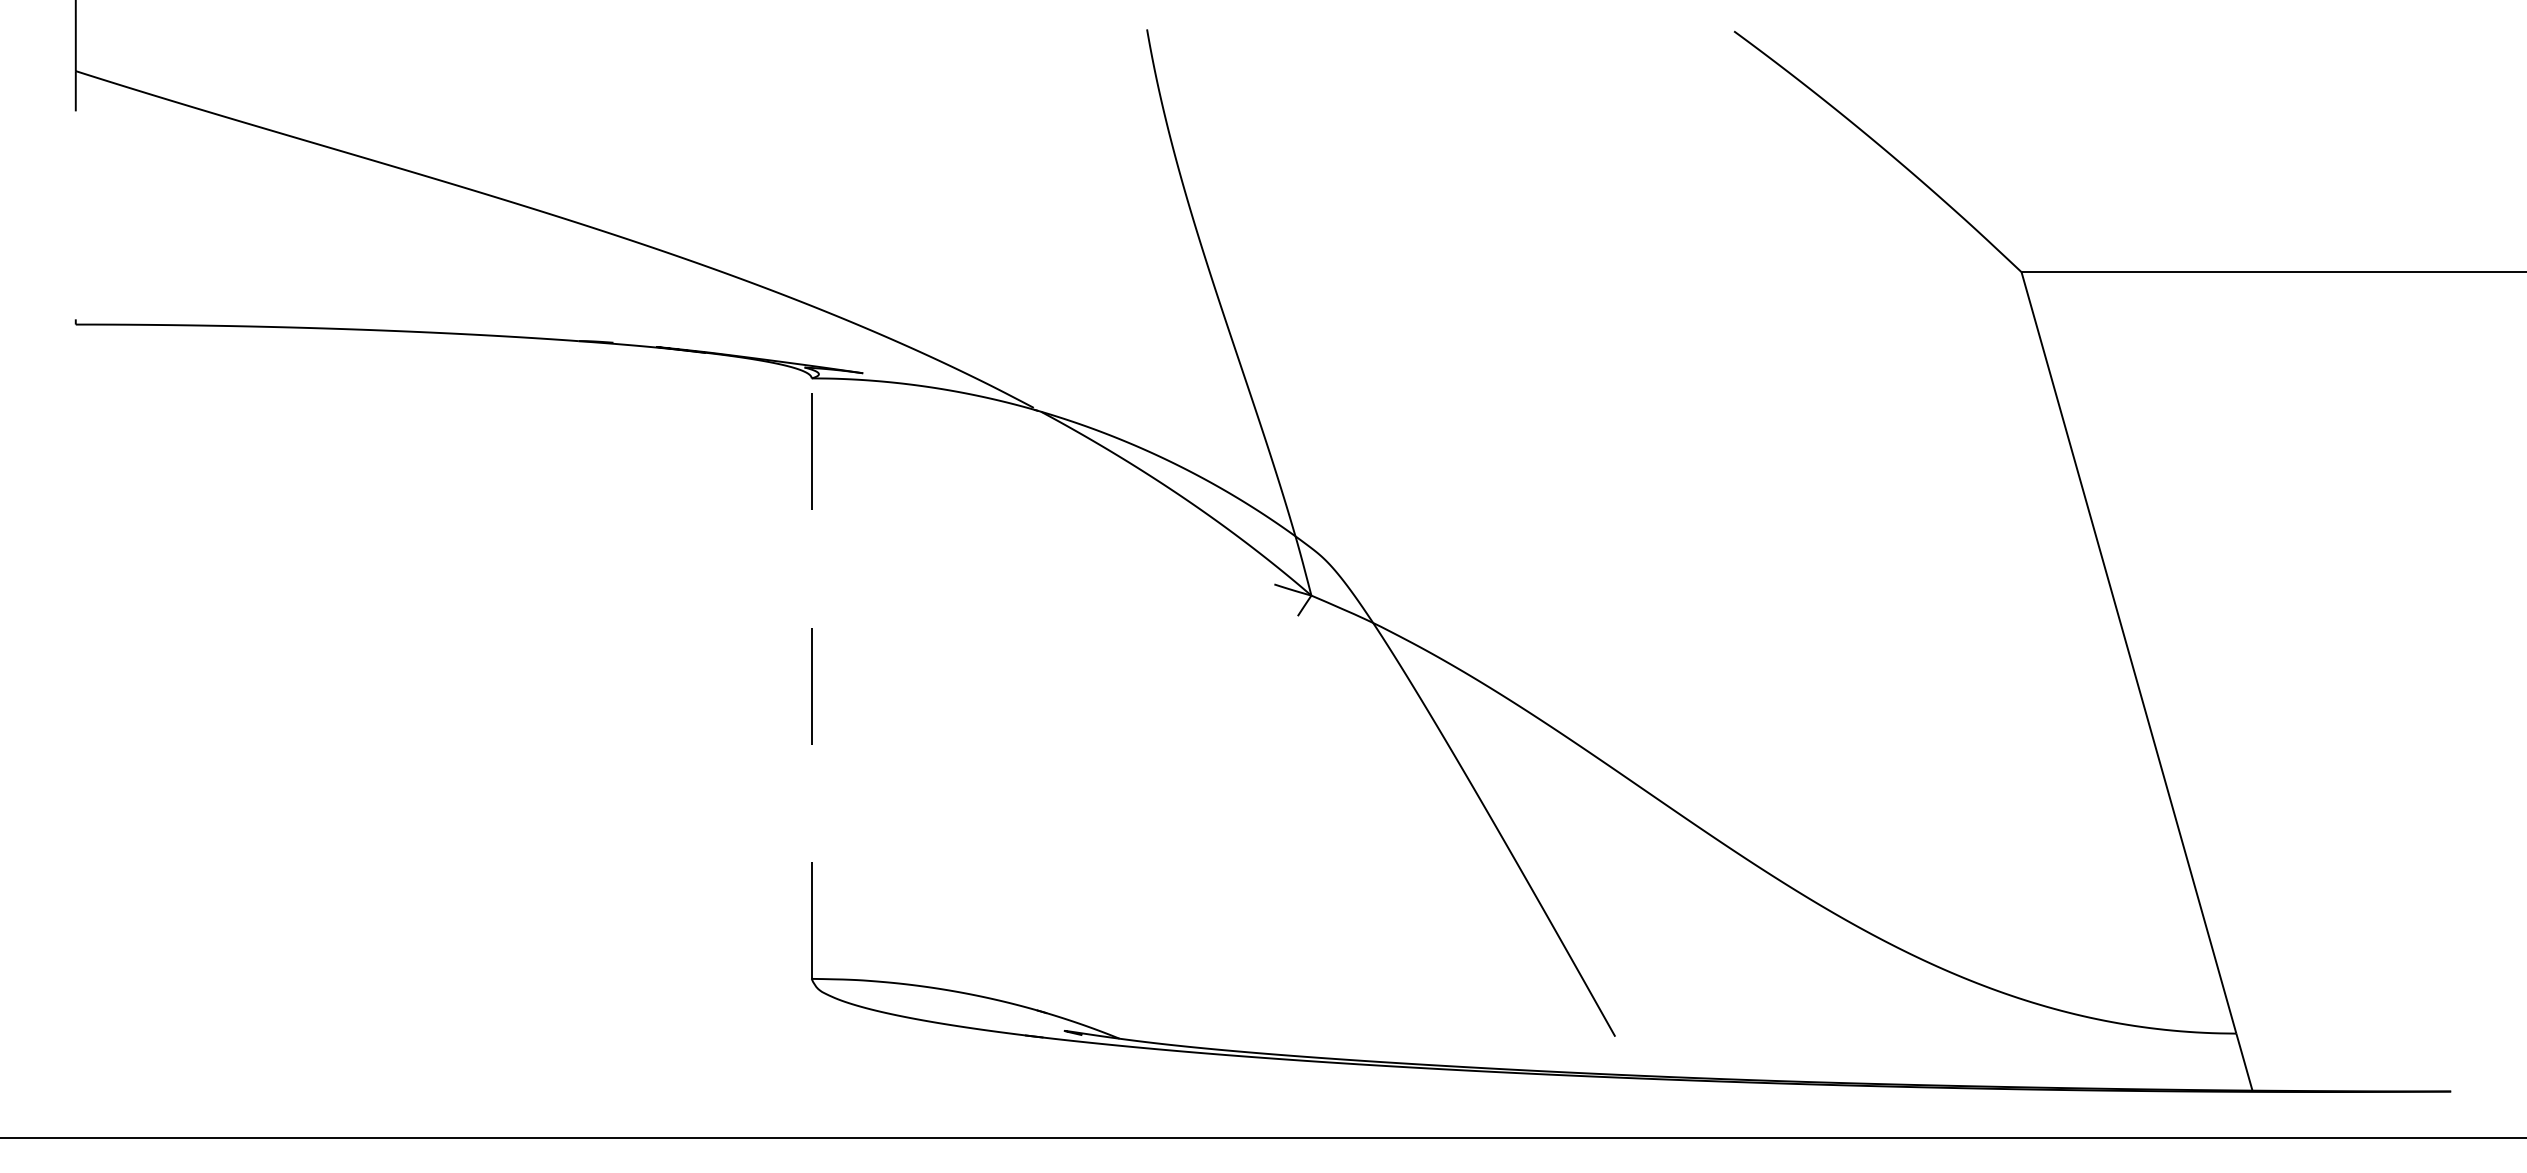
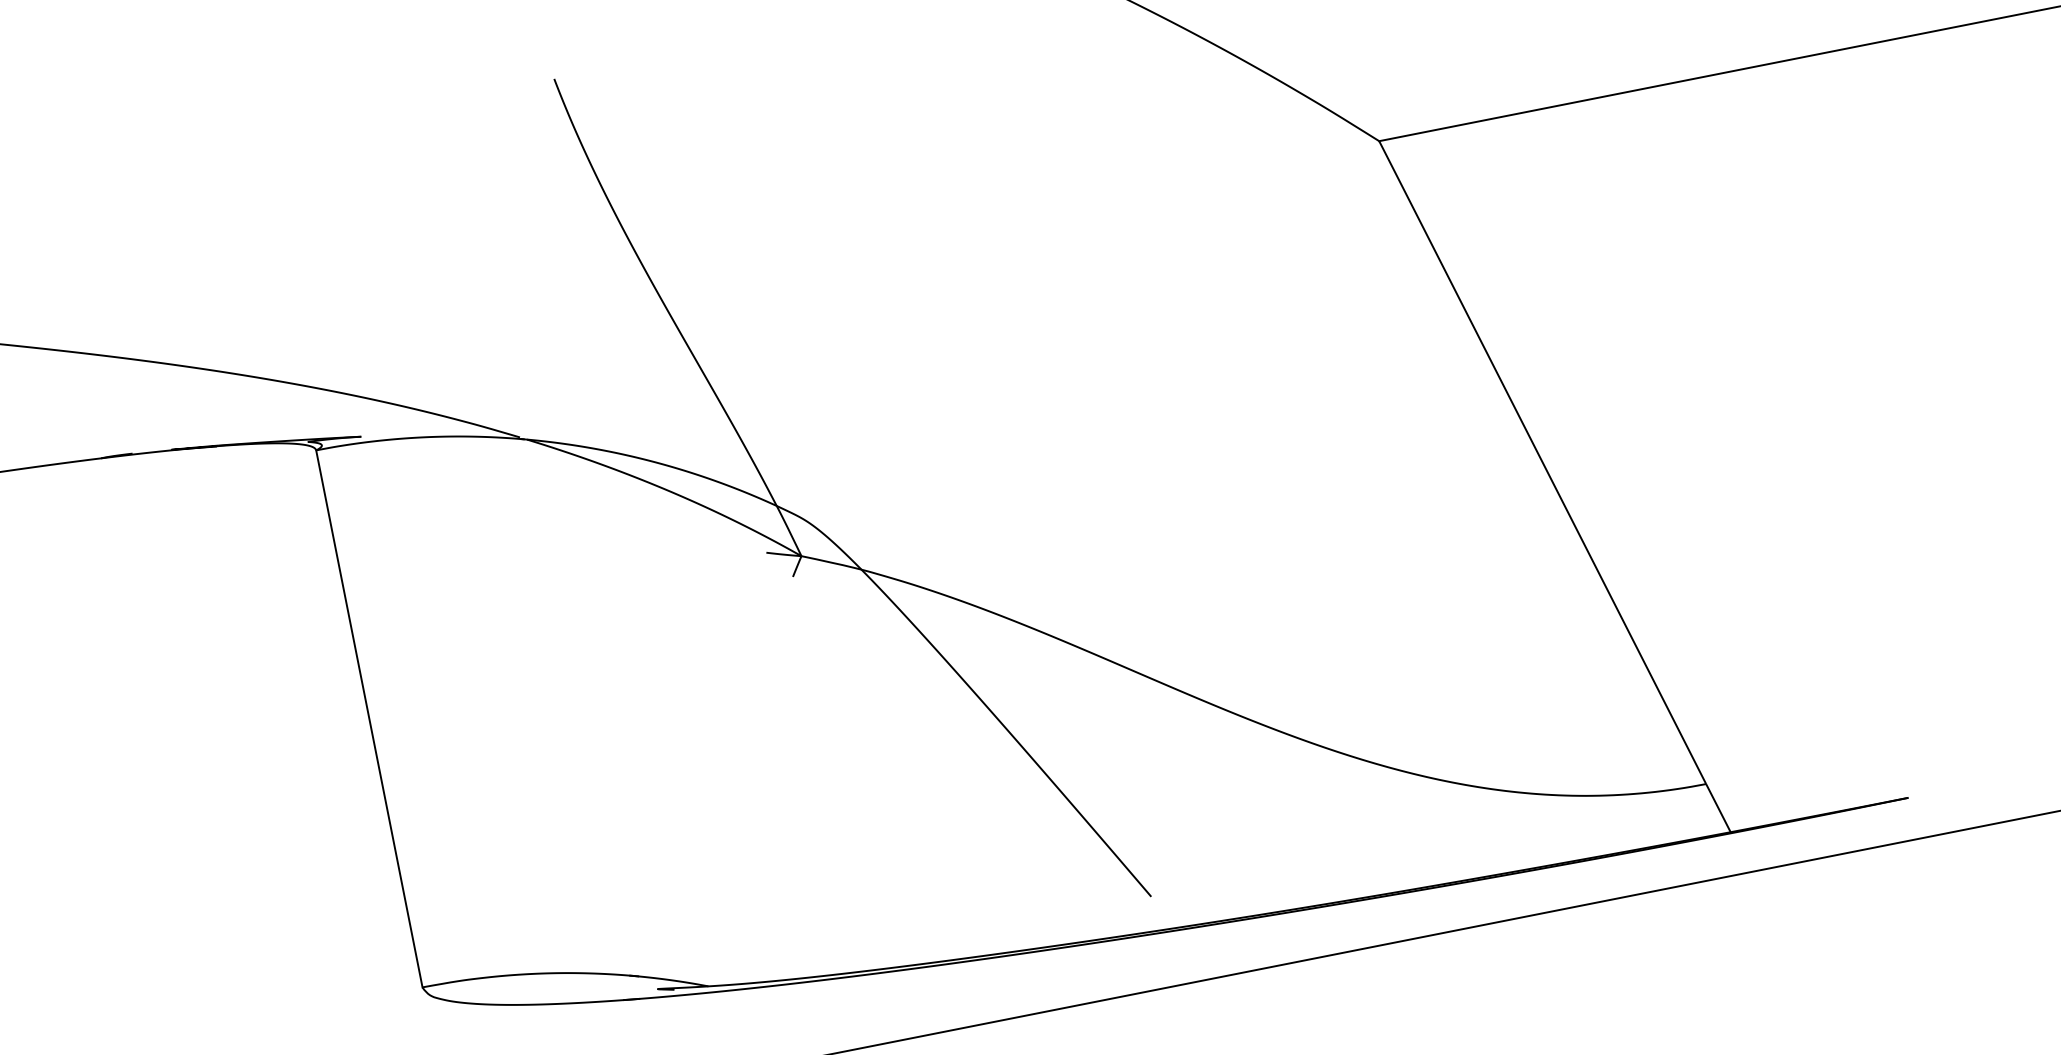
line: (811, 678) -> (369, 718), dashed -> solid

